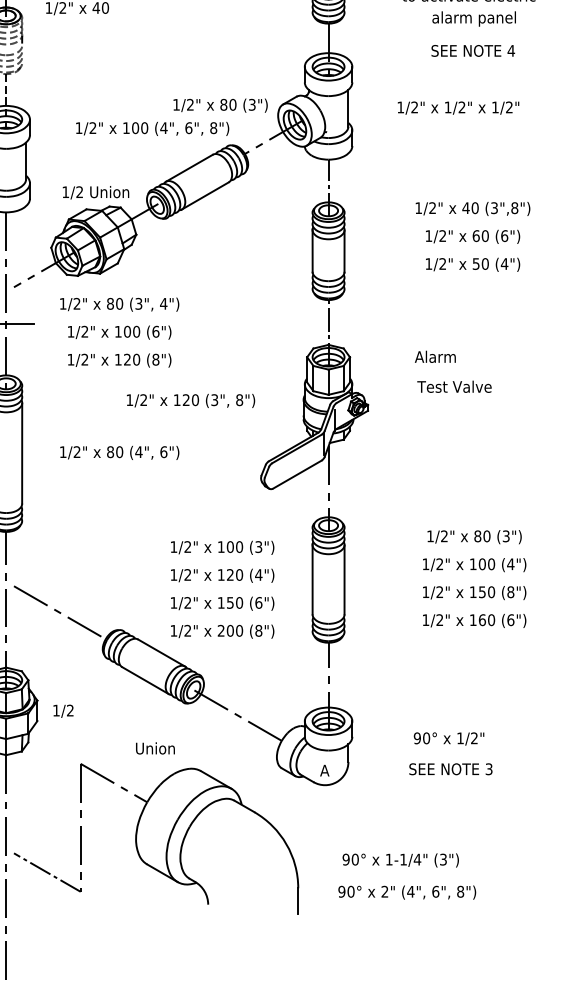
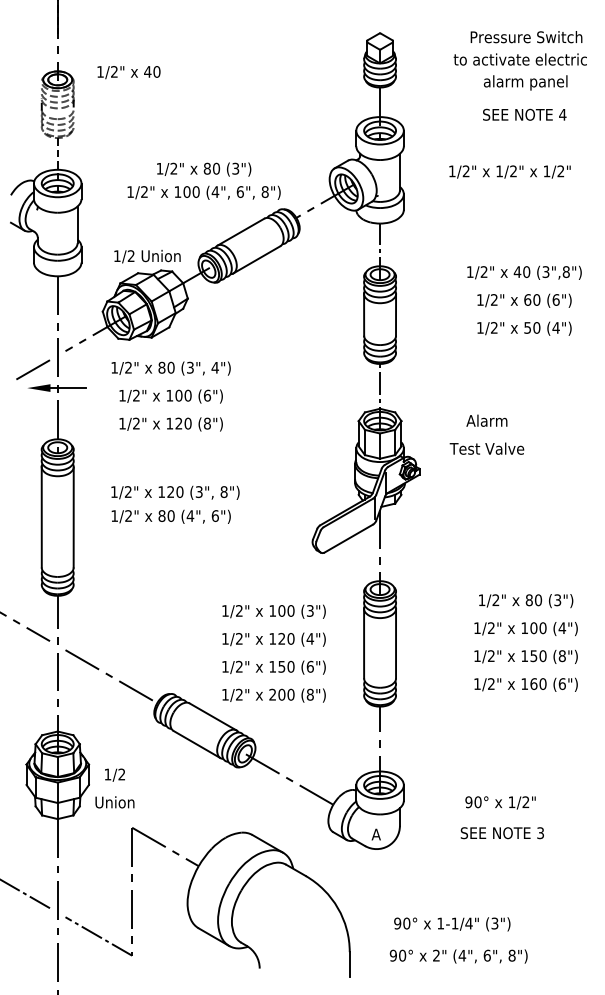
text: (220, 105) -> (204, 169), moved
text: (453, 386) -> (486, 448), moved
text: (190, 400) -> (175, 492), moved
text: (154, 748) -> (114, 802), moved

